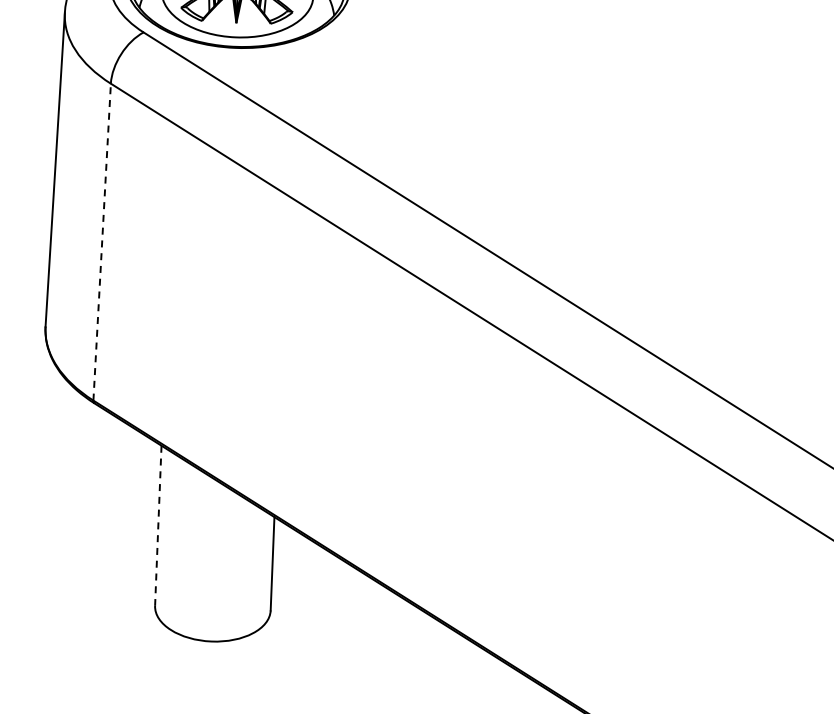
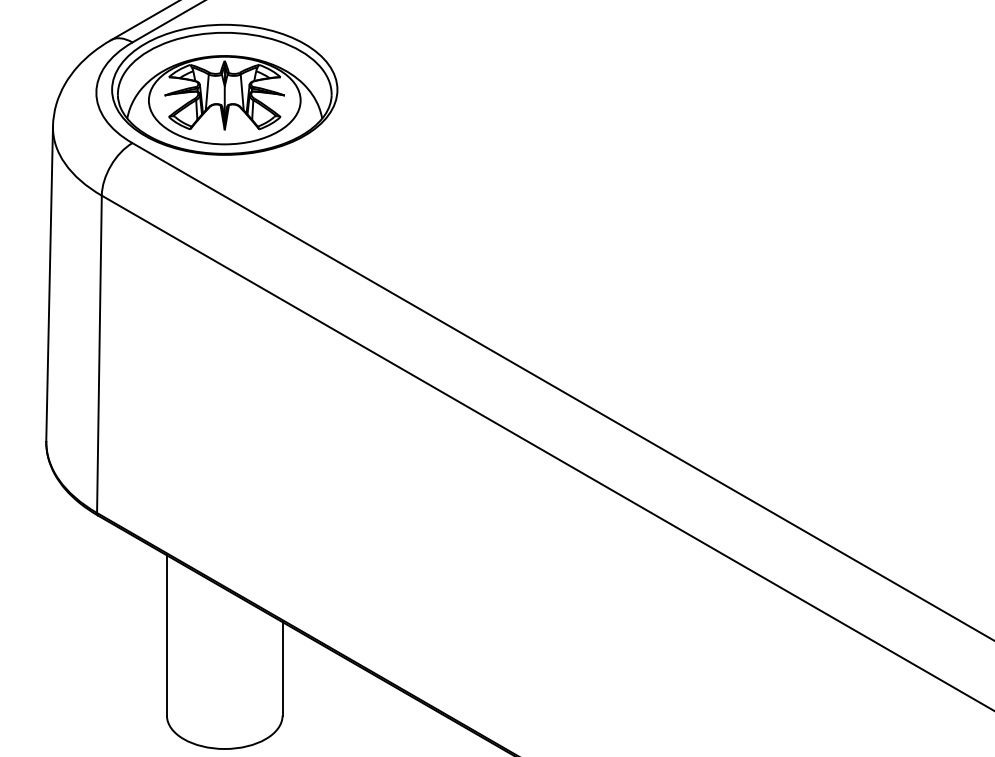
line: (102, 242) -> (99, 354), dashed -> solid
line: (157, 525) -> (166, 635), dashed -> solid

